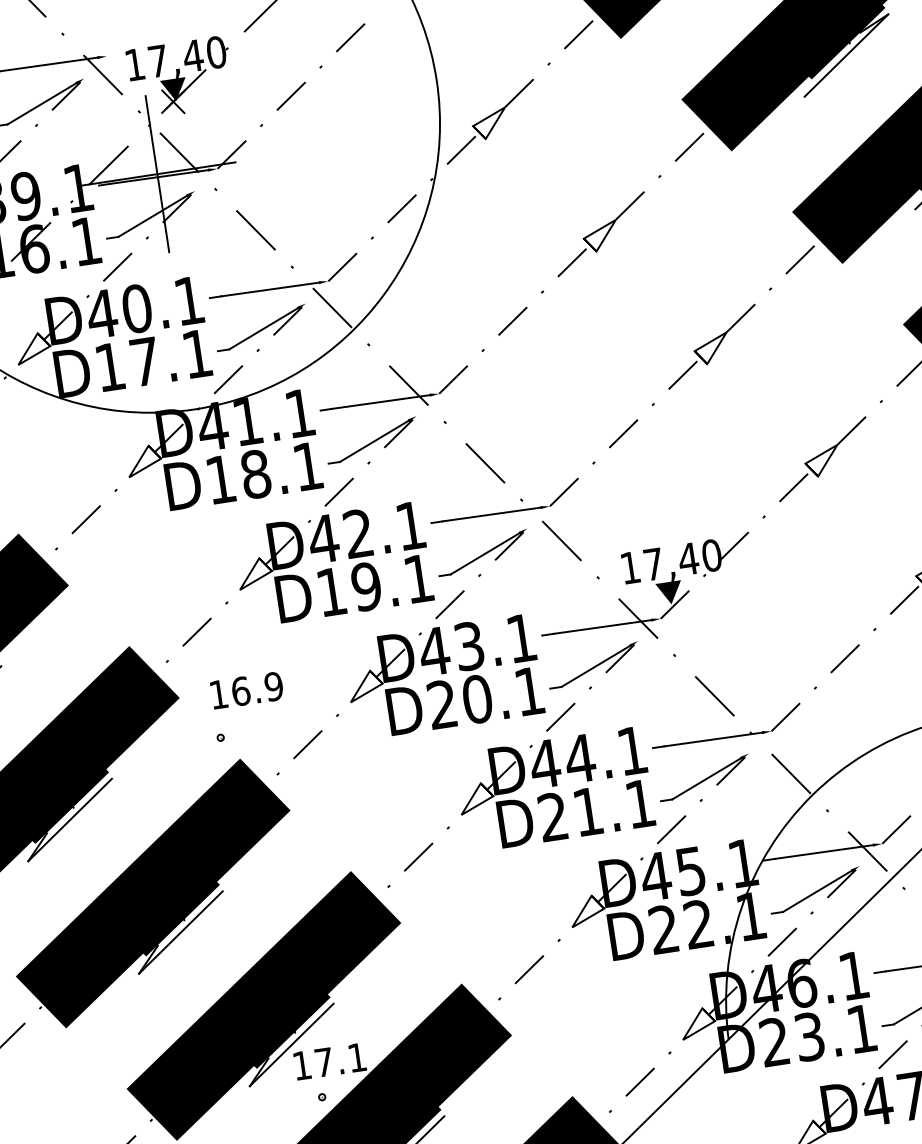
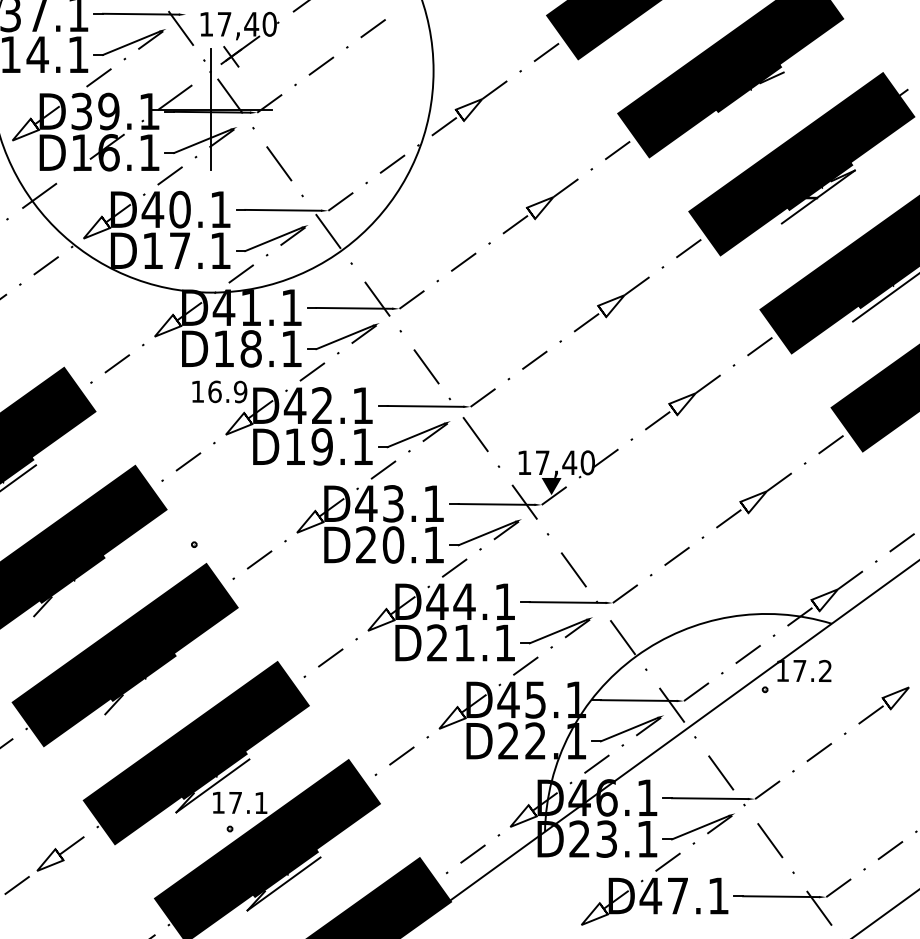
line: (845, 55) -> (746, 98), removed
fill: (174, 89) -> (233, 47), removed
text: (246, 690) -> (219, 391), moved
line: (69, 819) -> (70, 589), removed
line: (180, 932) -> (141, 687), removed

